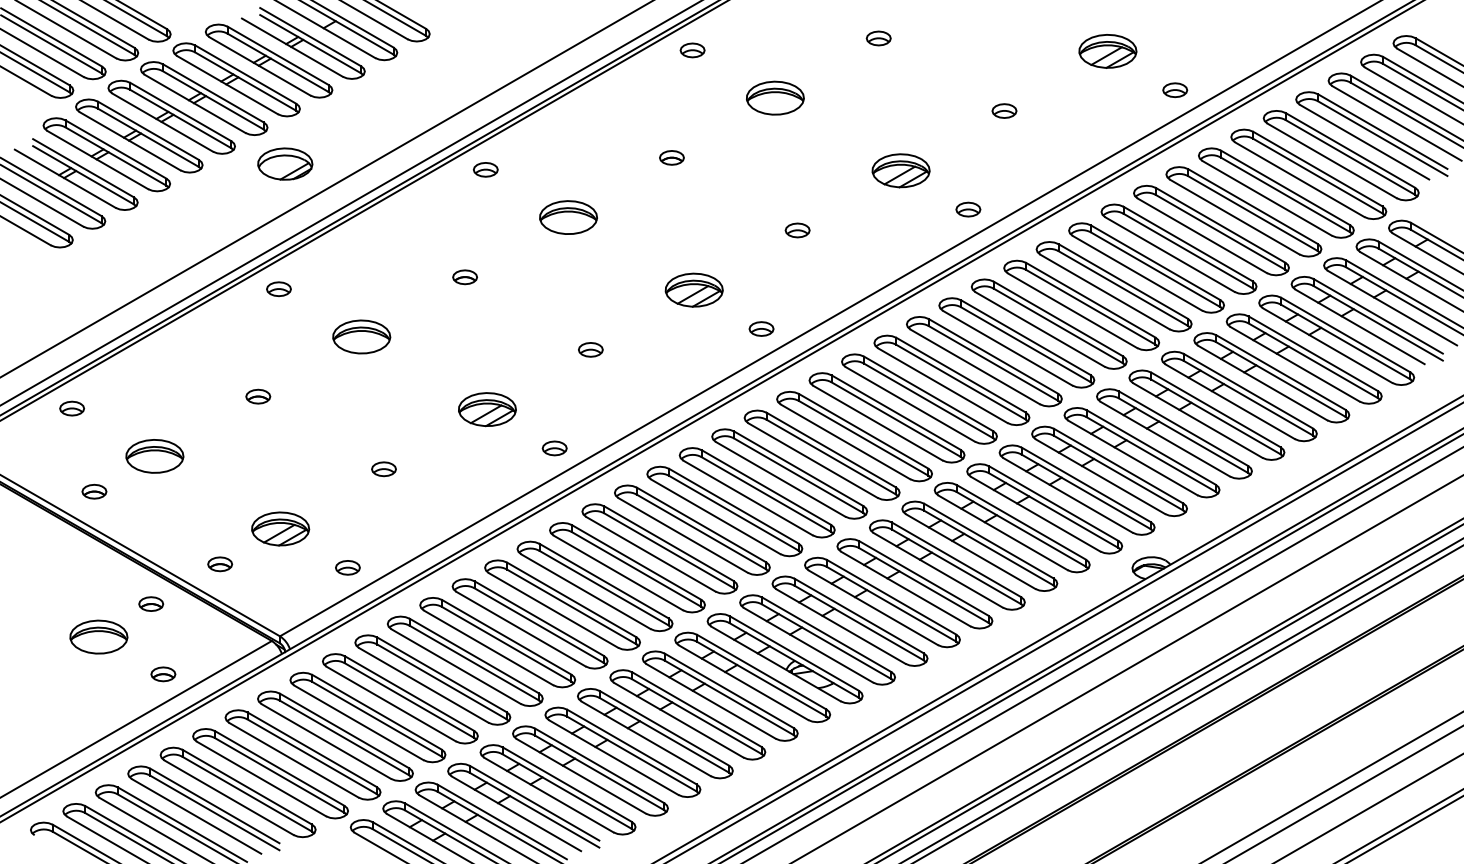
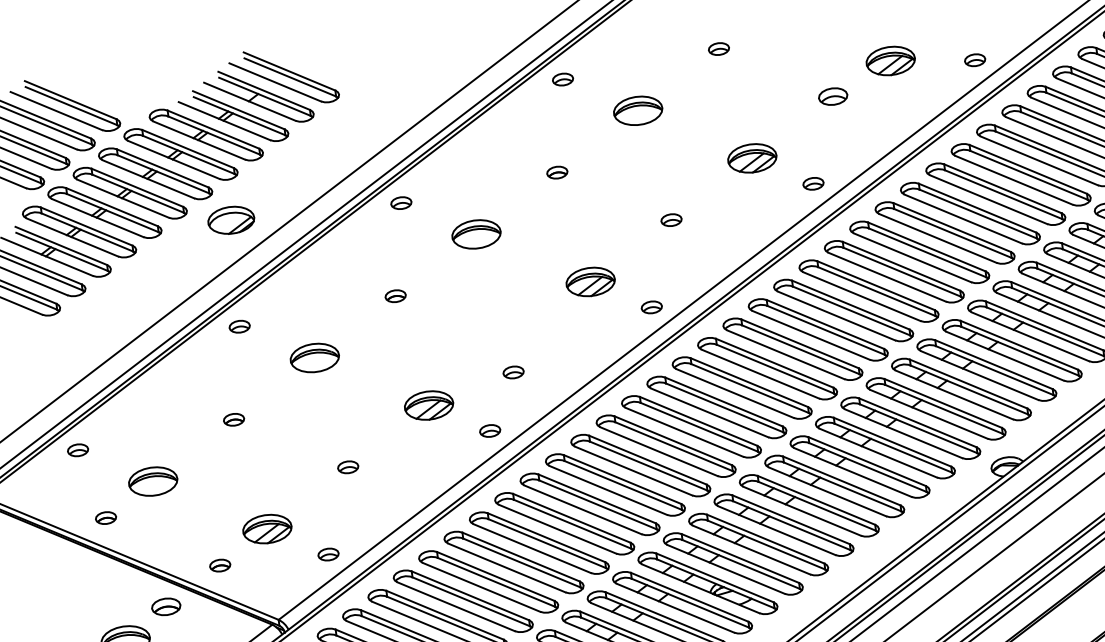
part: (1107, 51) -> (890, 61), moved
part: (1004, 110) -> (833, 96), size x1.4
part: (590, 349) -> (513, 372), moved
part: (151, 603) -> (166, 606), size x1.4

